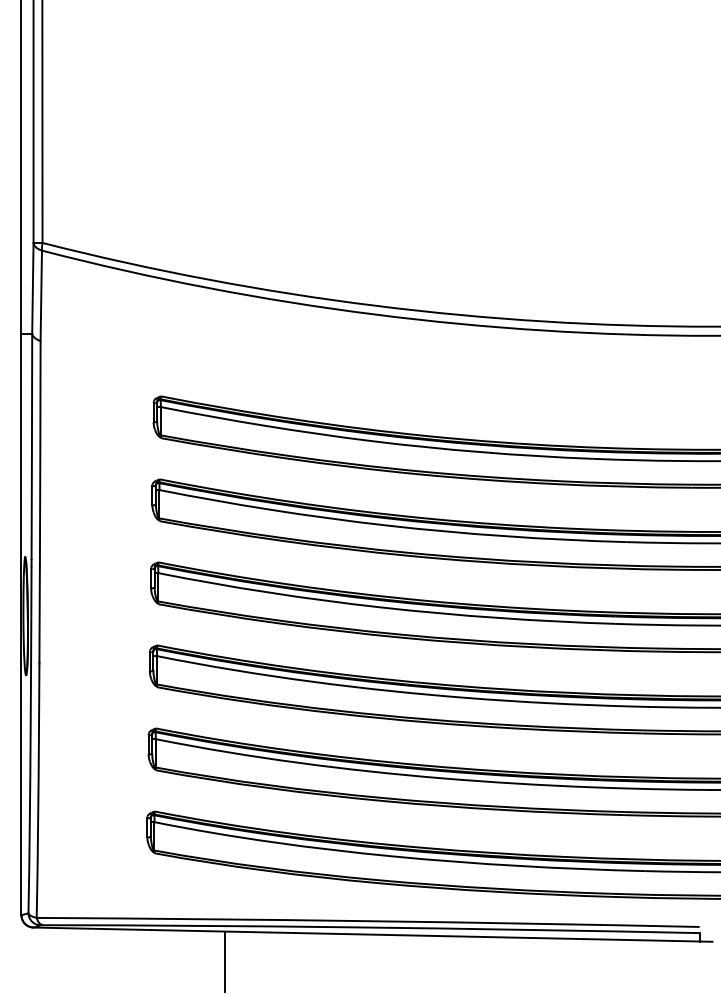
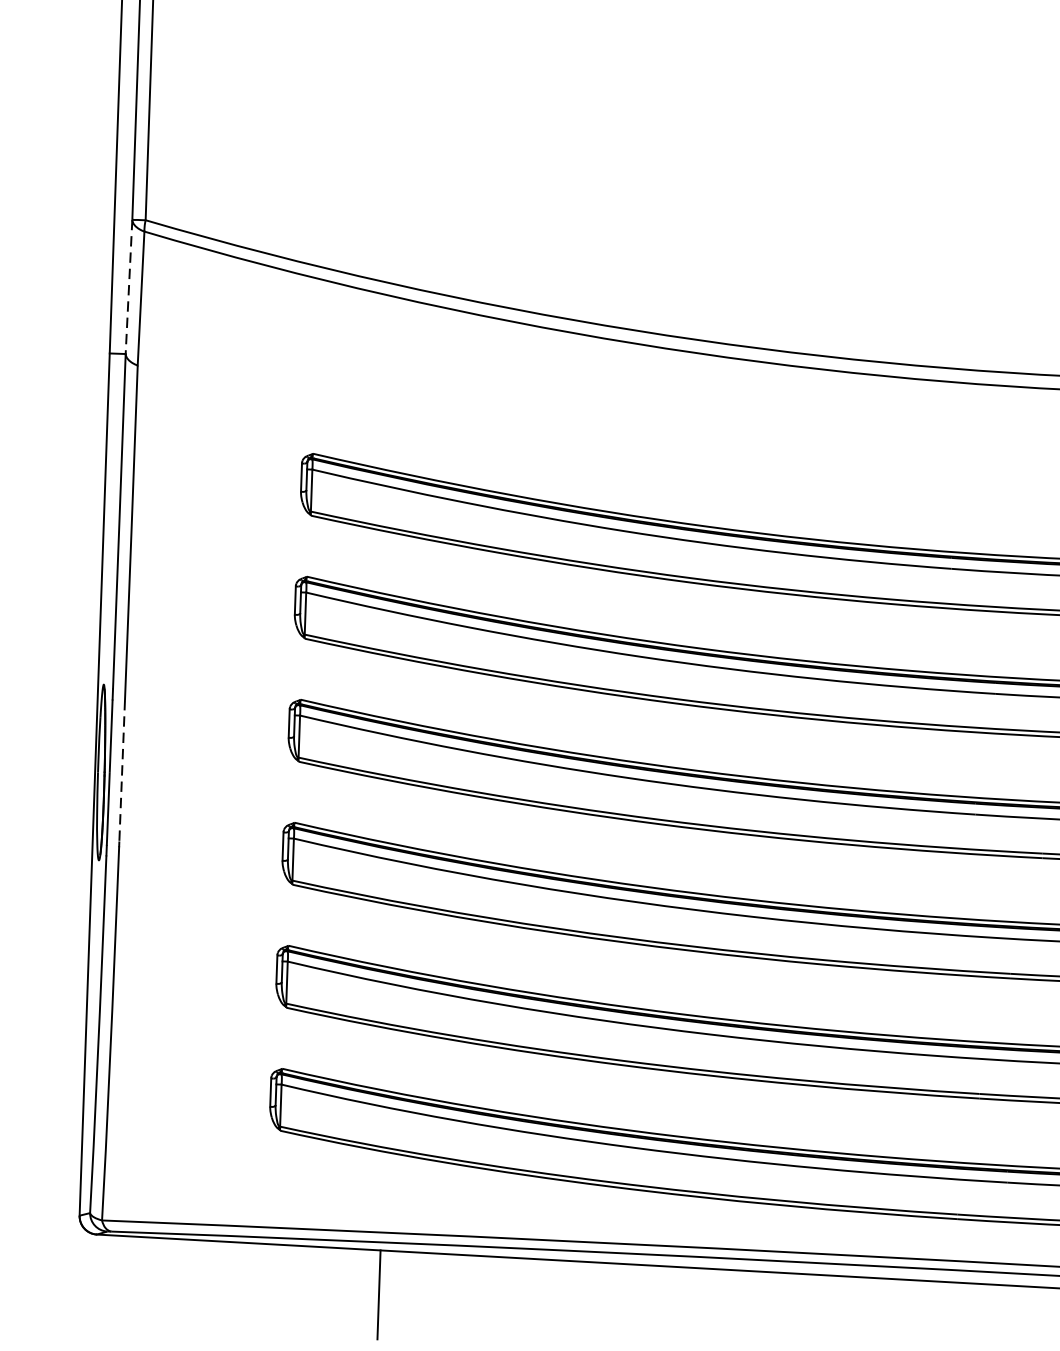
line: (32, 288) -> (128, 287), solid -> dashed
line: (39, 615) -> (121, 772), solid -> dashed

